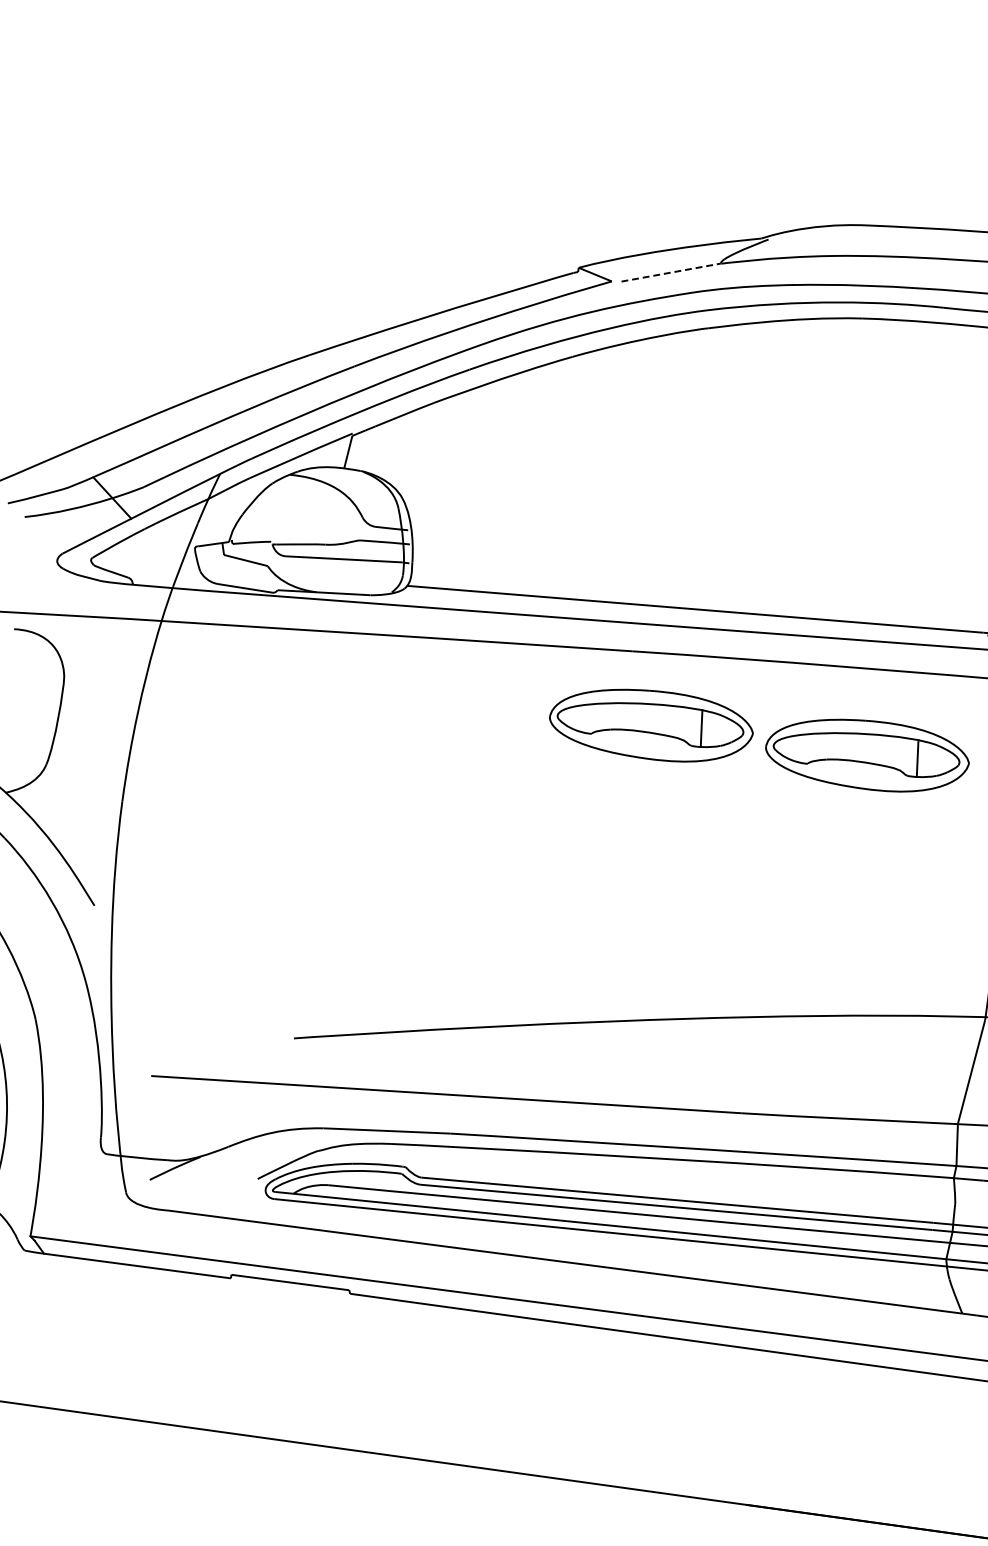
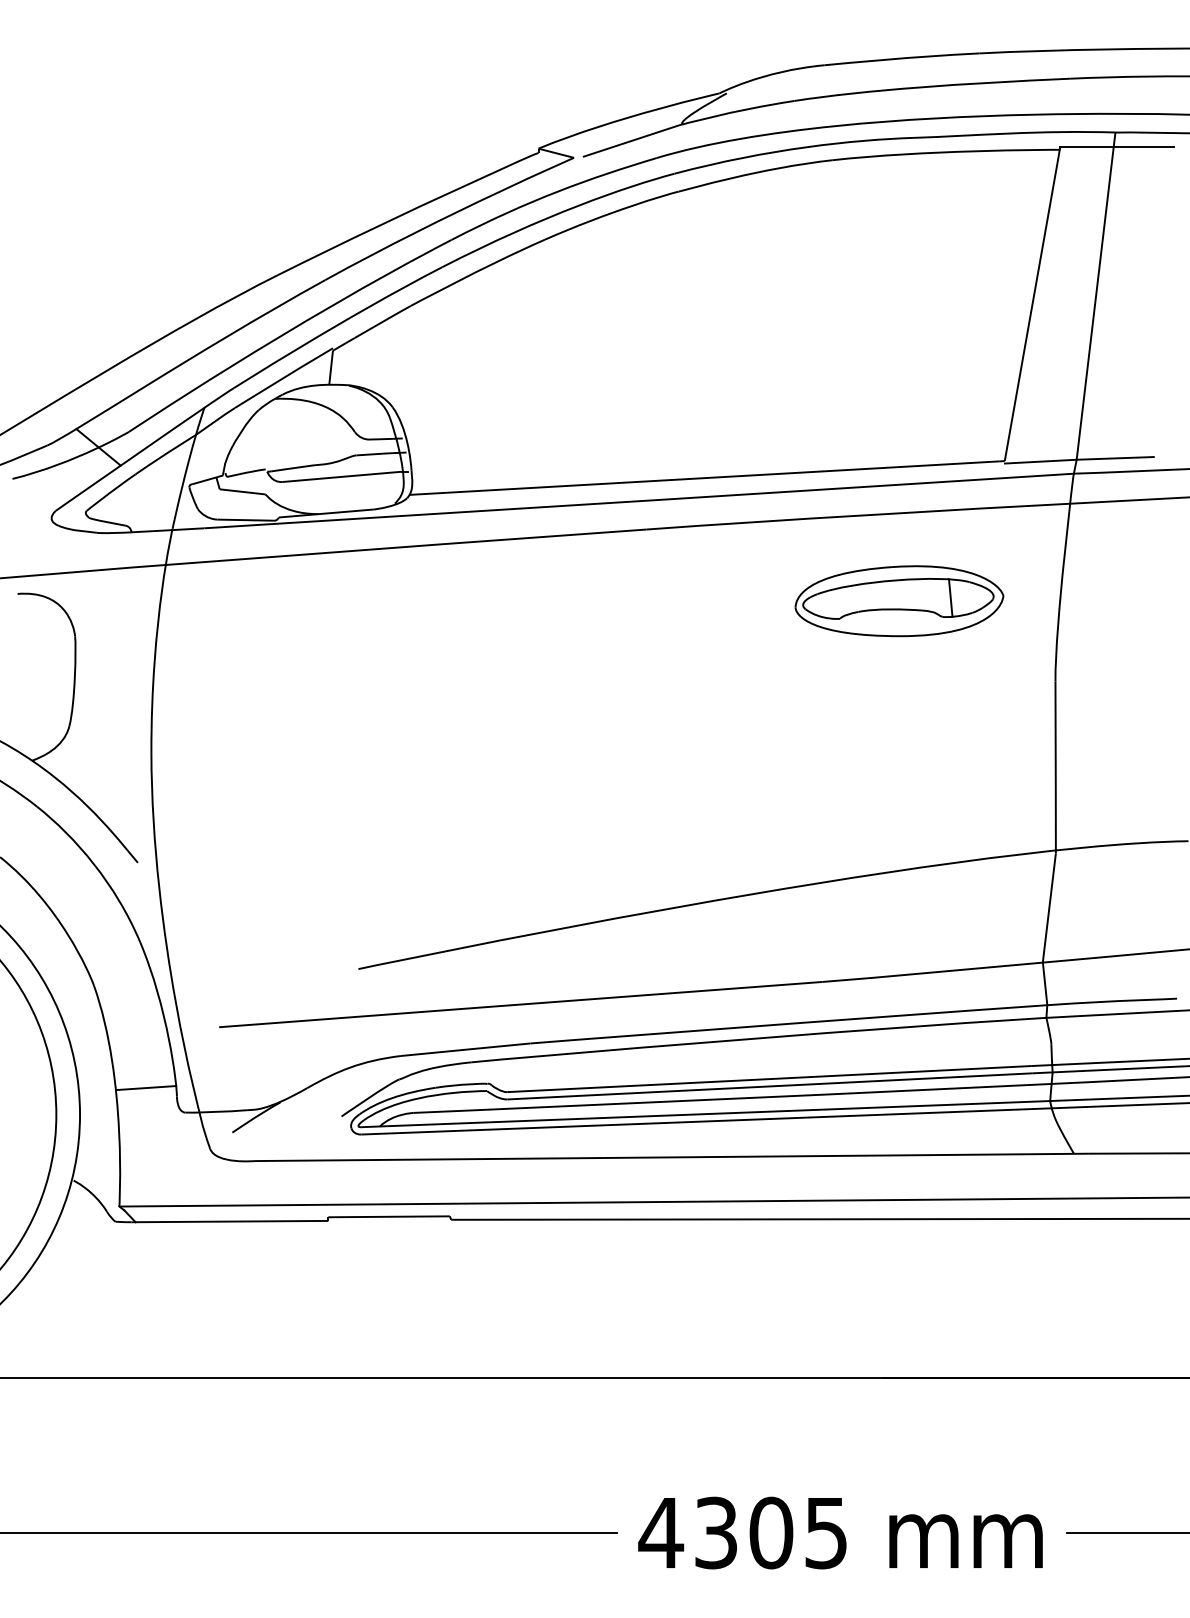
line: (671, 272) -> (633, 140), dashed -> solid
part: (651, 725) -> (676, 601), removed
line: (71, 1125) -> (145, 1088), added

